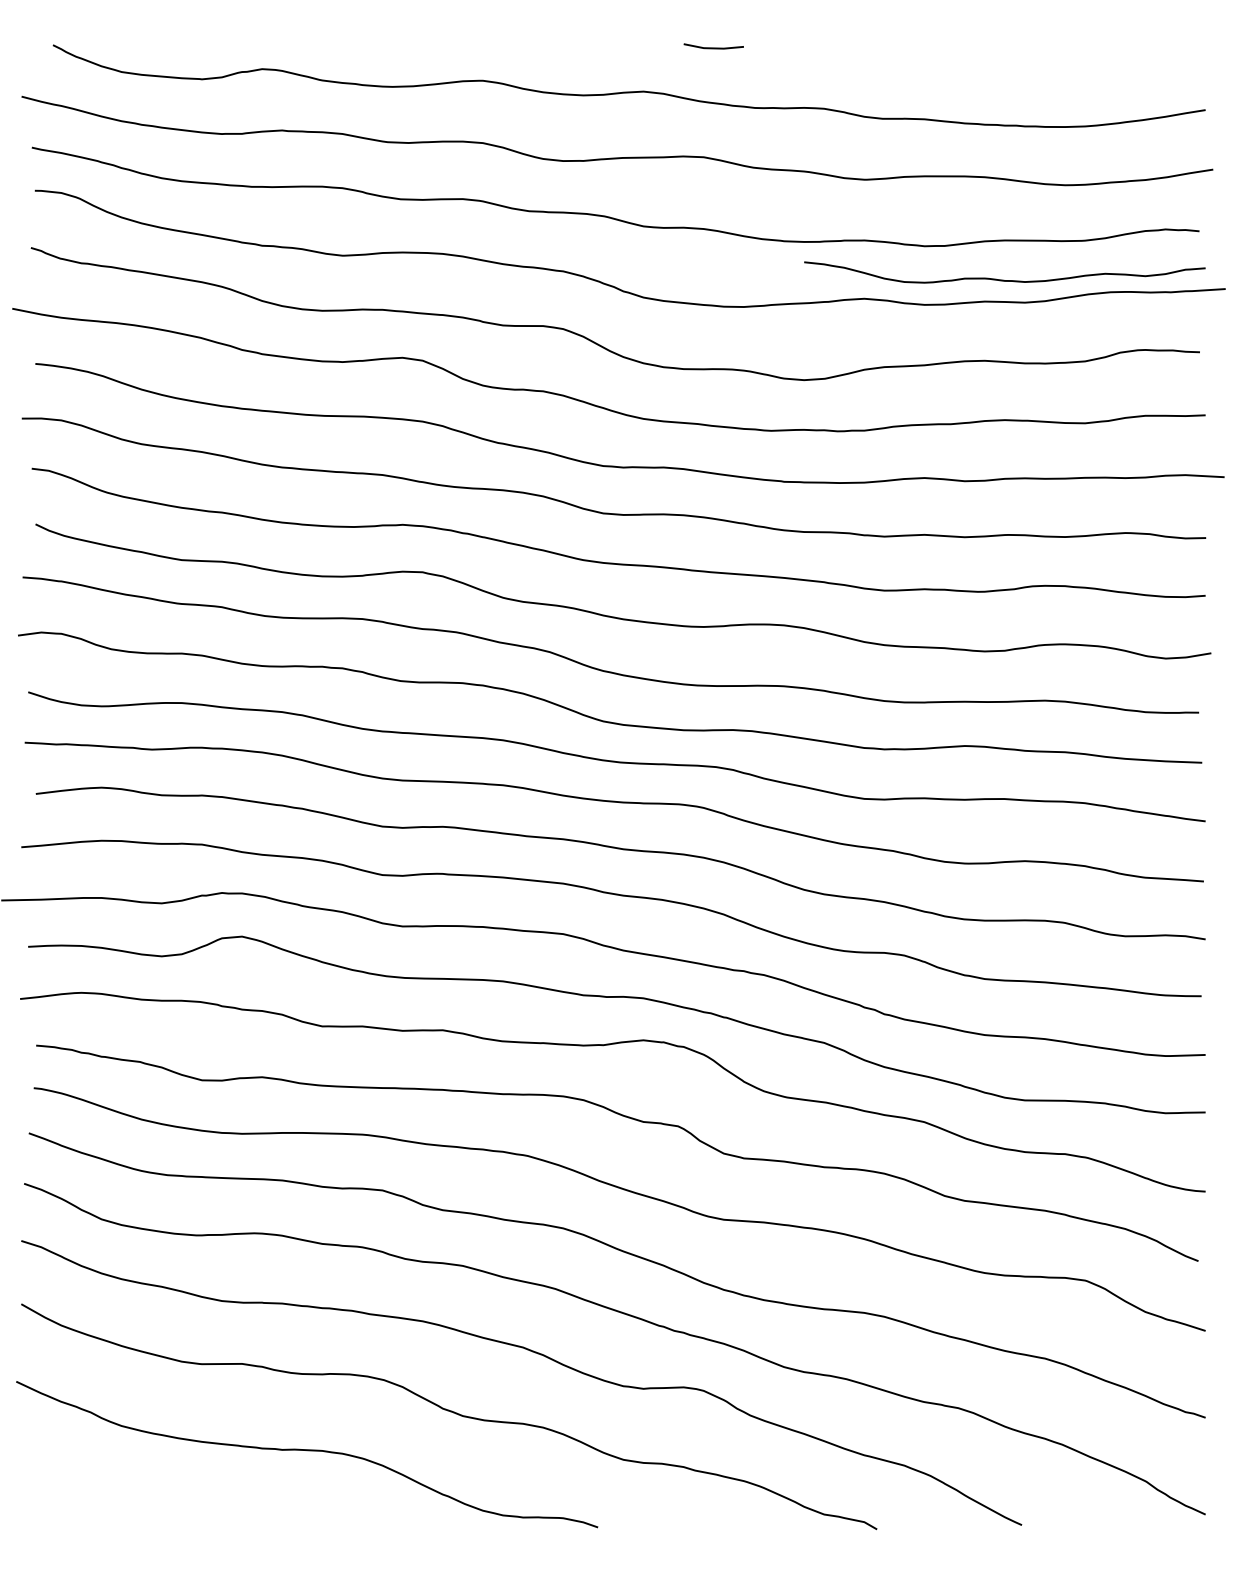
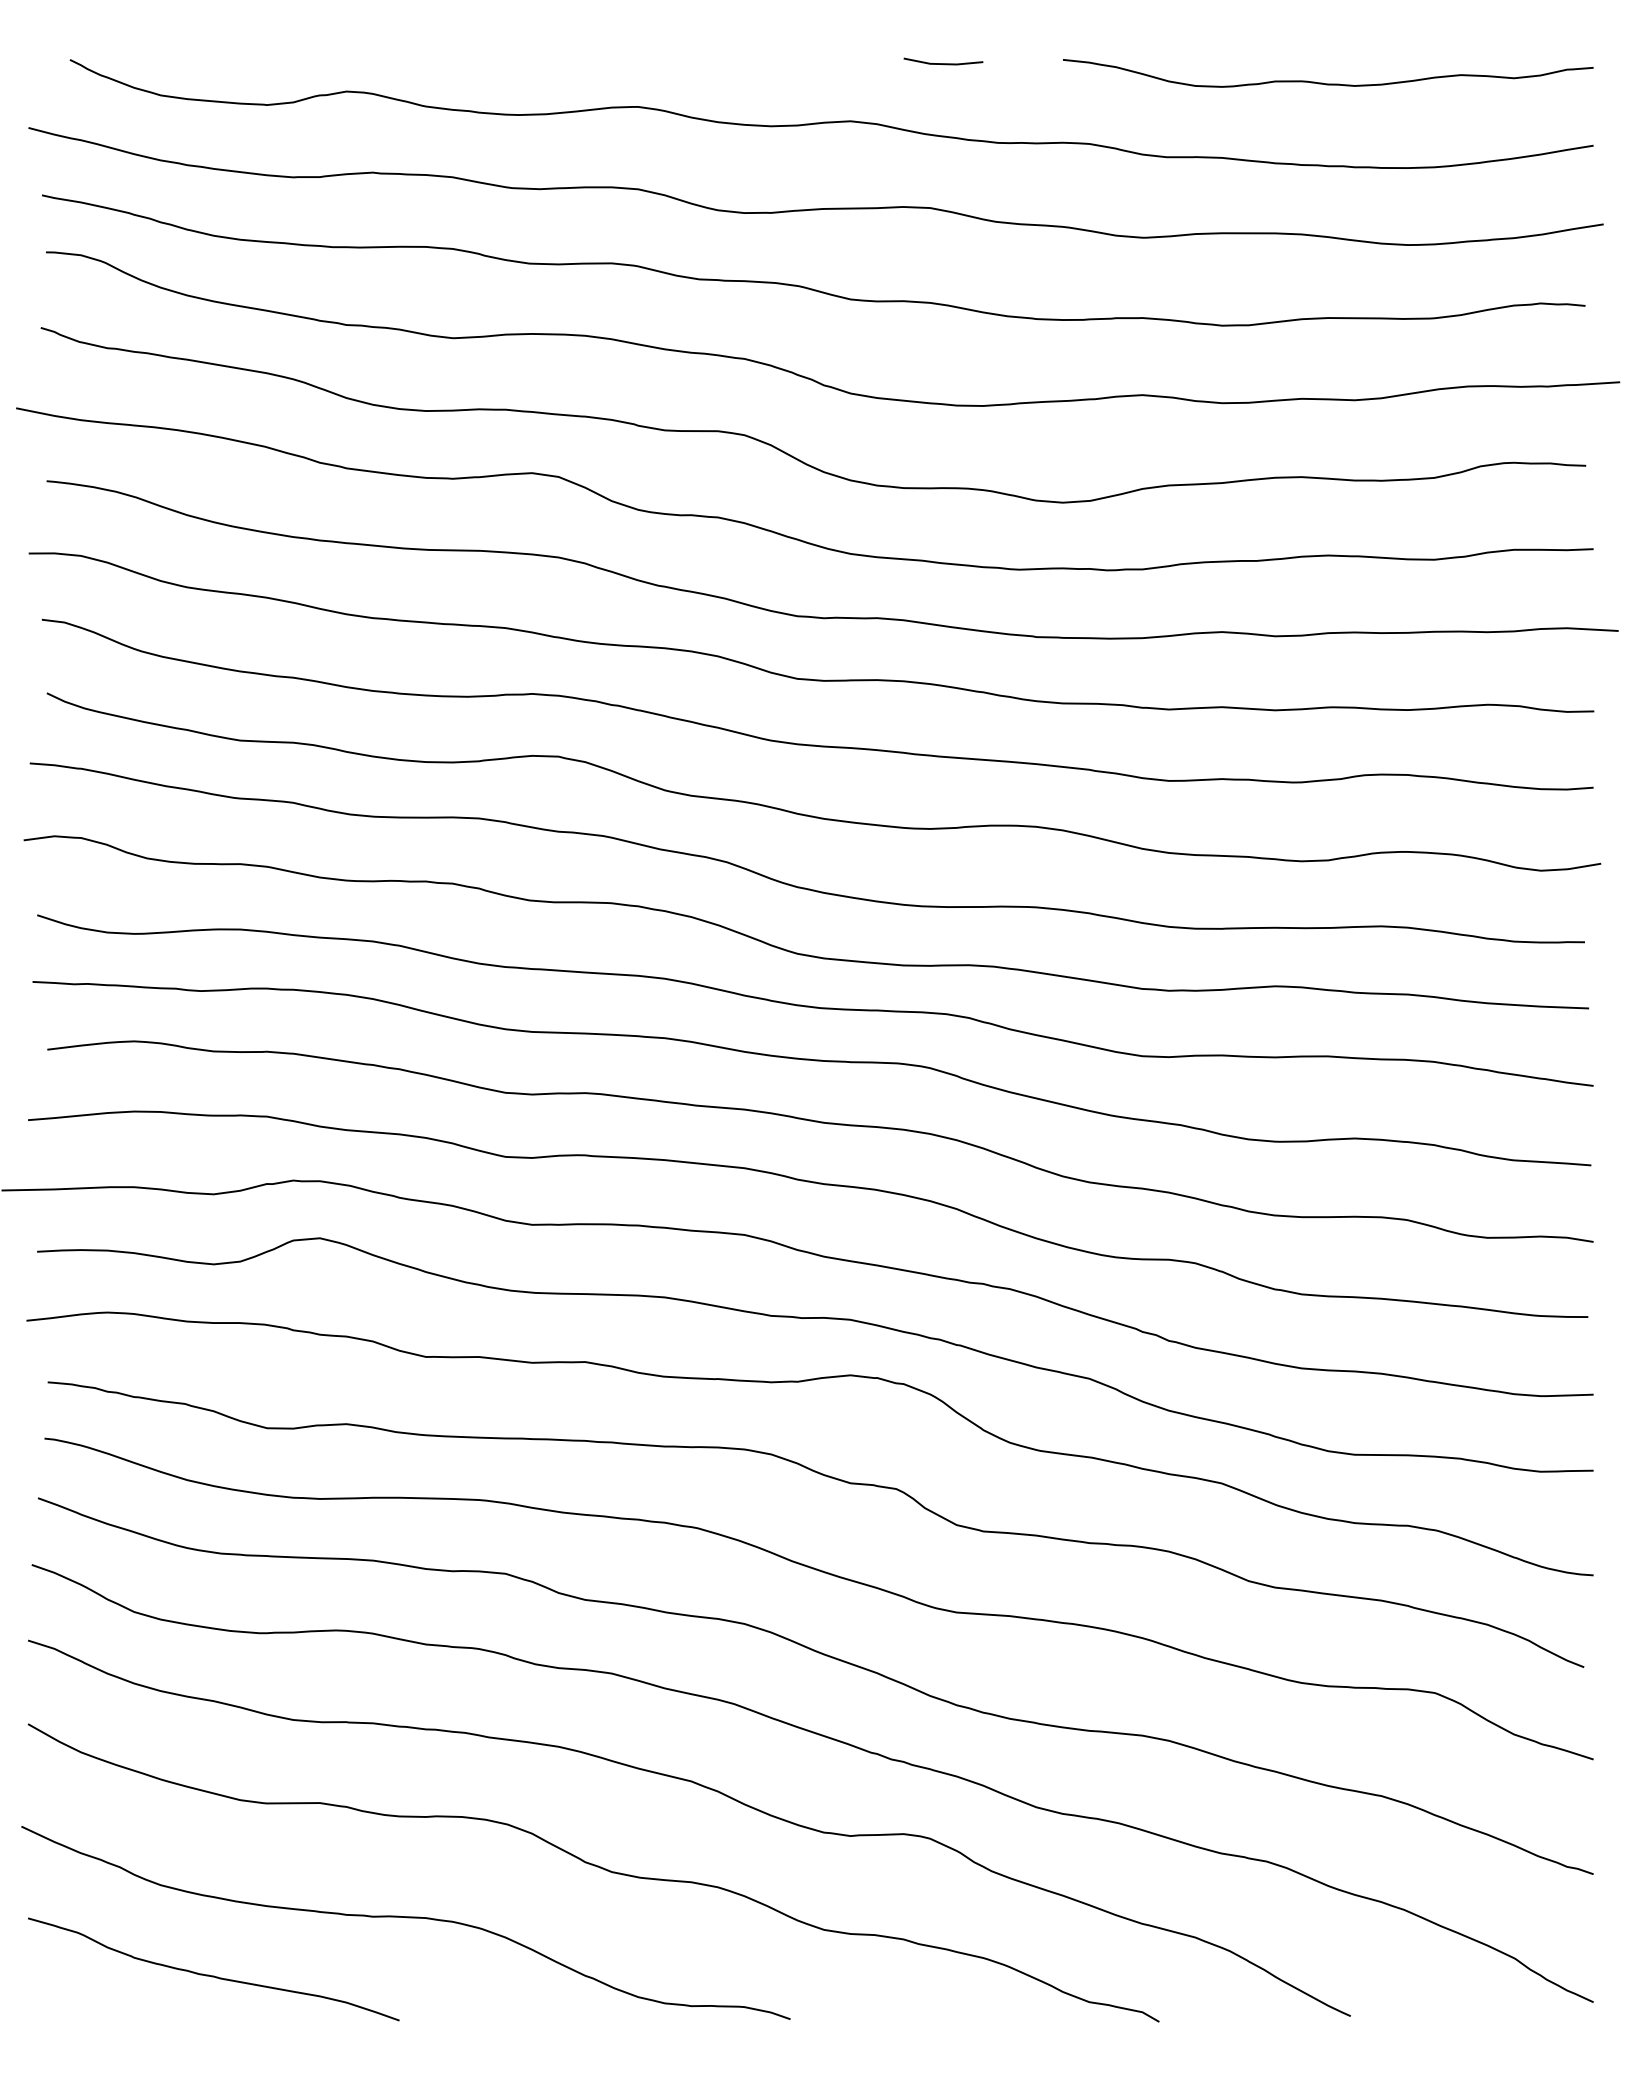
curve: (1005, 280) -> (1328, 83), moved
curve: (161, 1494) -> (213, 1975), added

